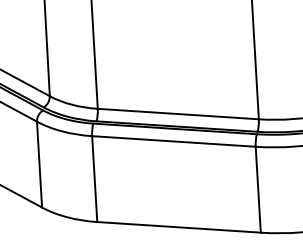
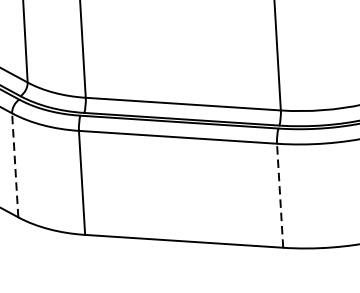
line: (39, 164) -> (15, 165), solid -> dashed
line: (258, 189) -> (280, 195), solid -> dashed

